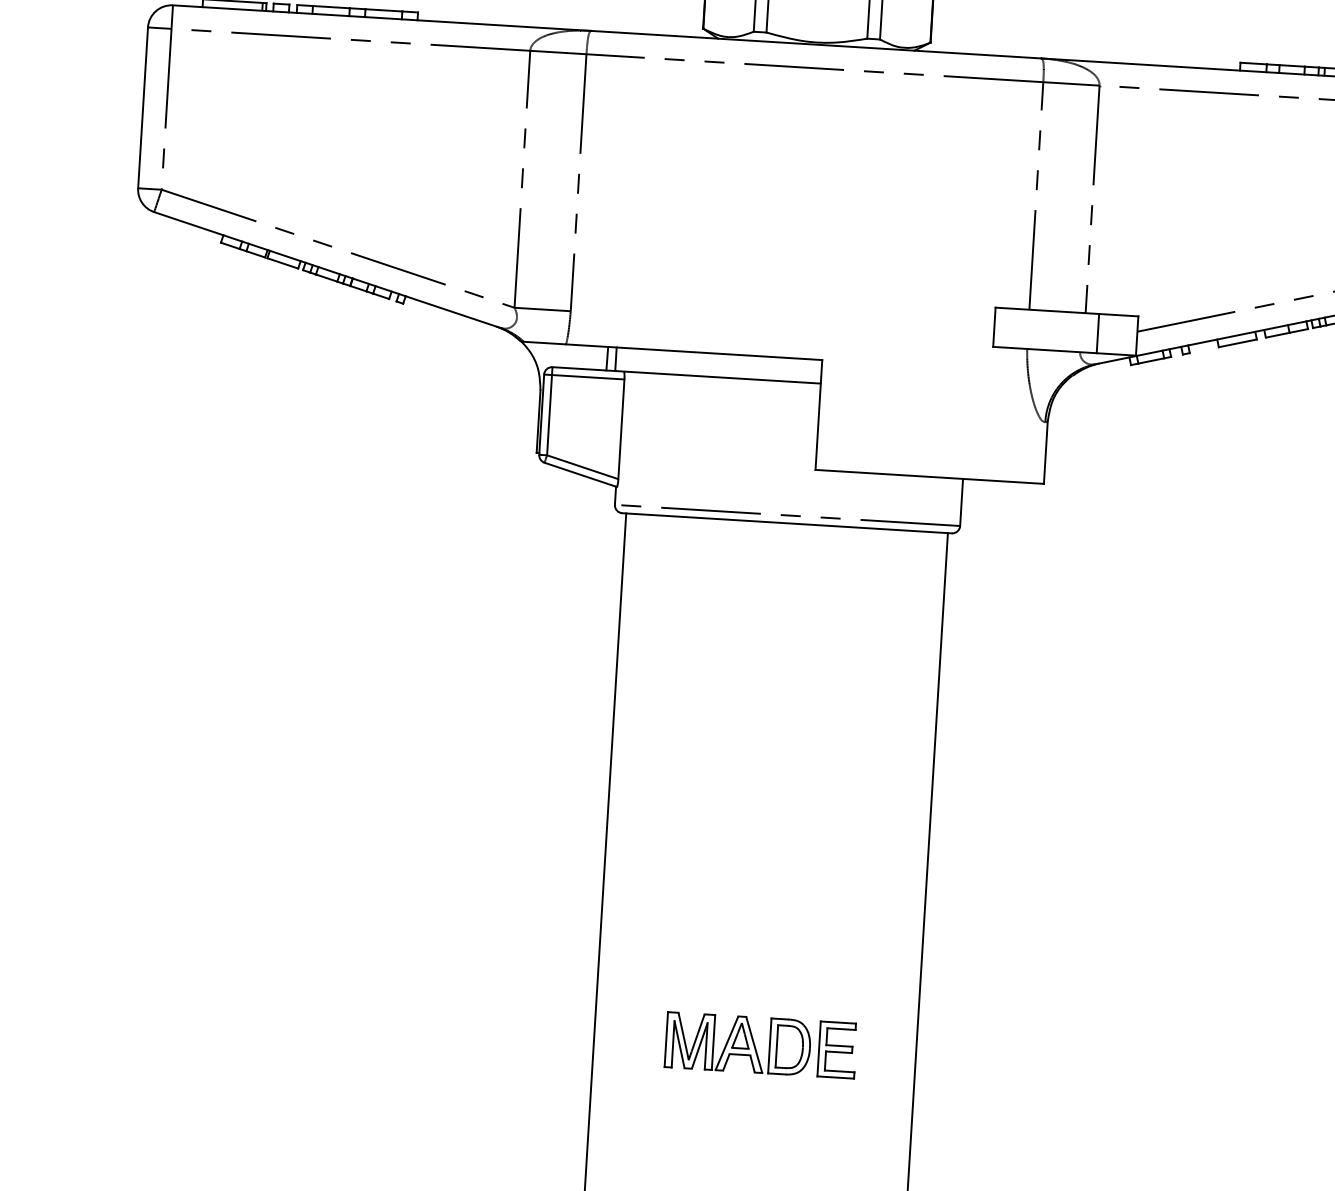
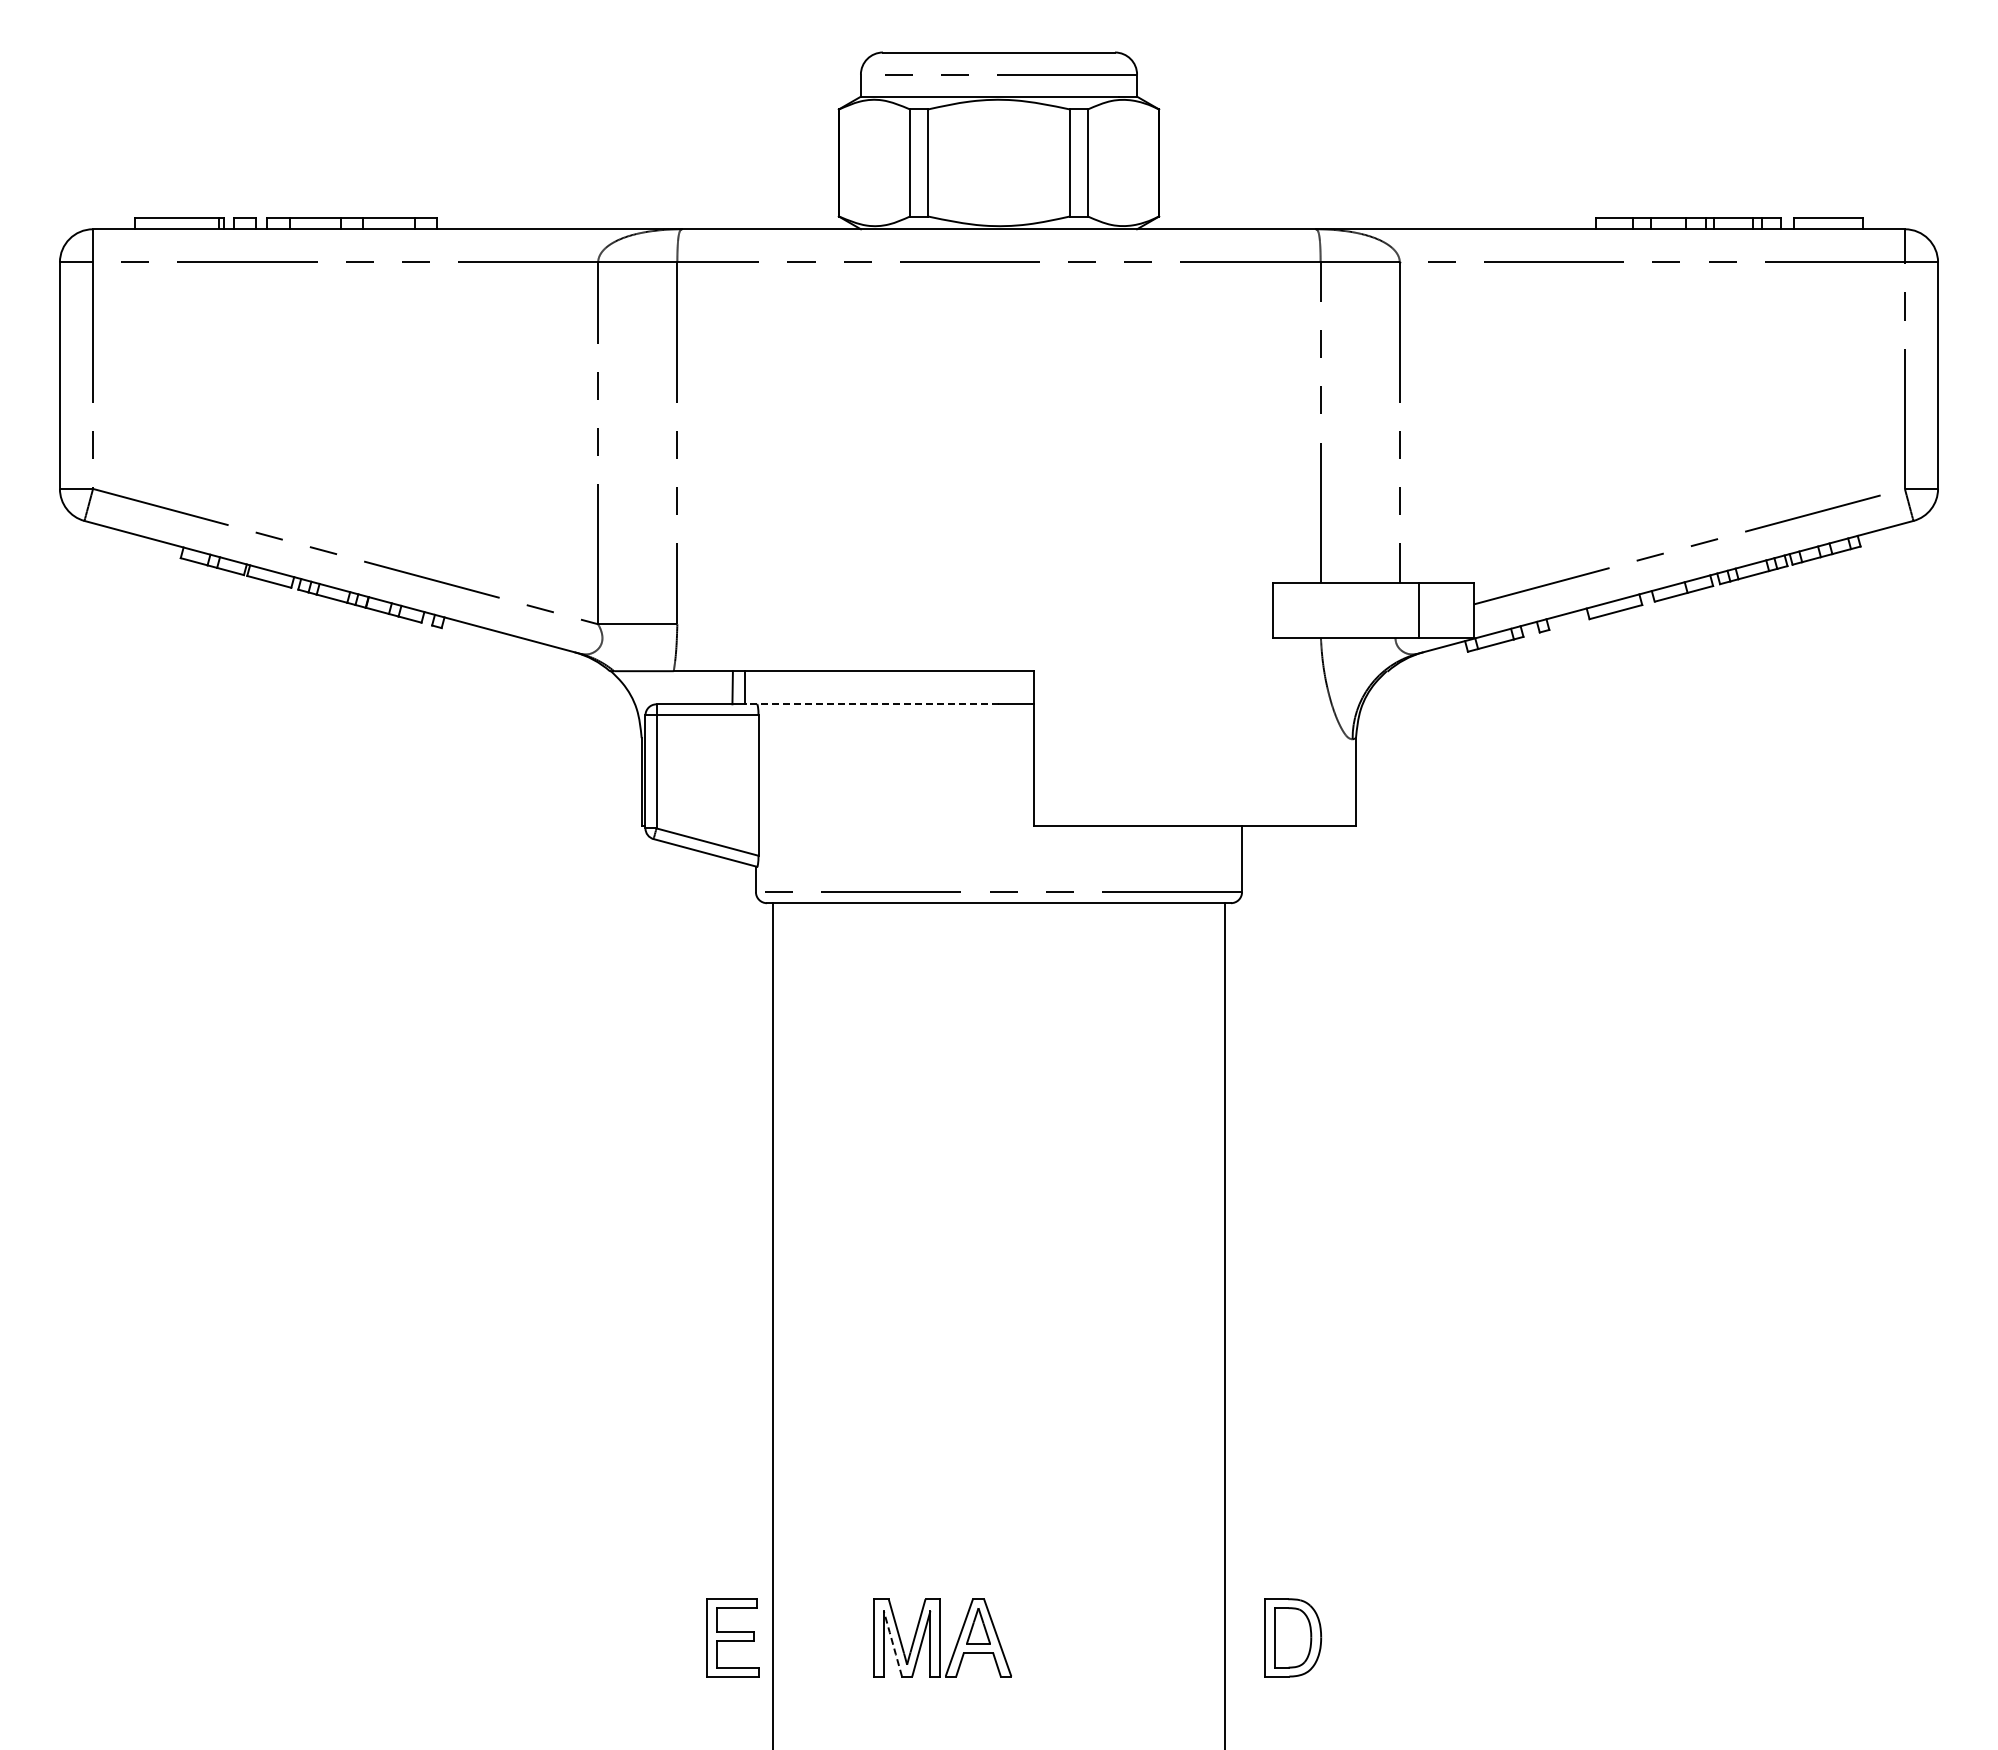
line: (705, 376) -> (872, 704), solid -> dashed
line: (679, 1044) -> (892, 1643), solid -> dashed
part: (790, 1046) -> (1293, 1637), moved
part: (837, 1049) -> (732, 1637), moved

